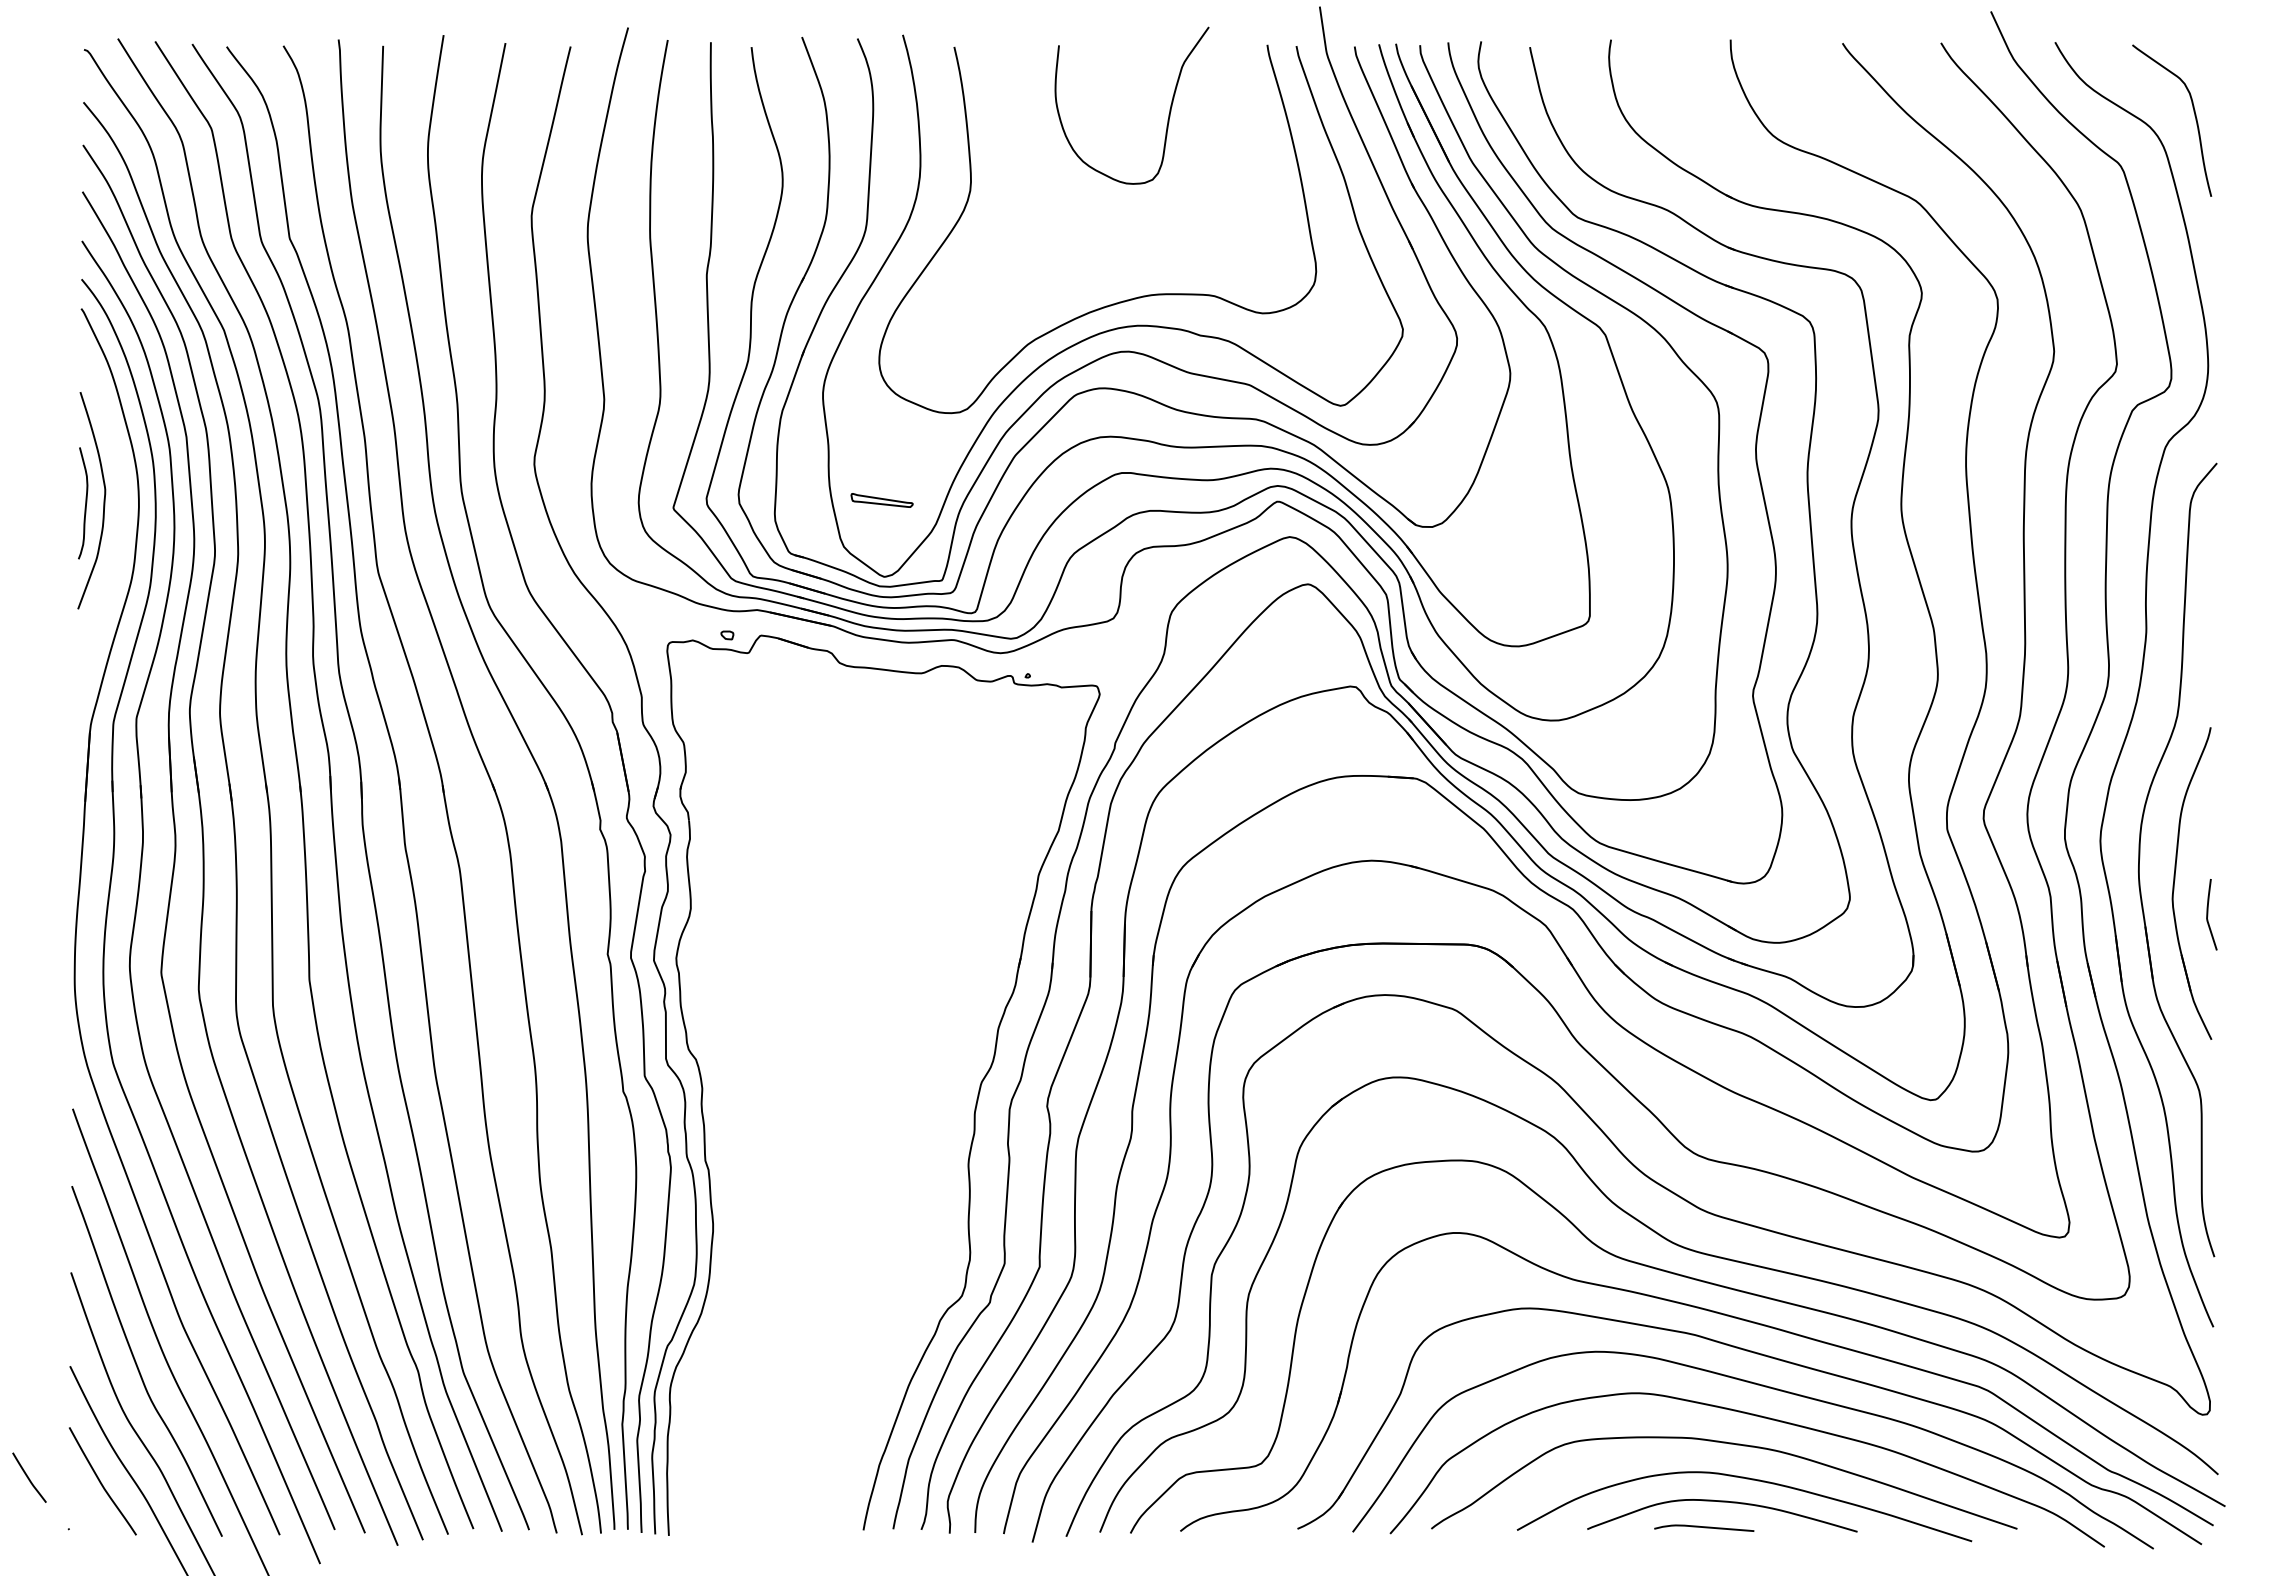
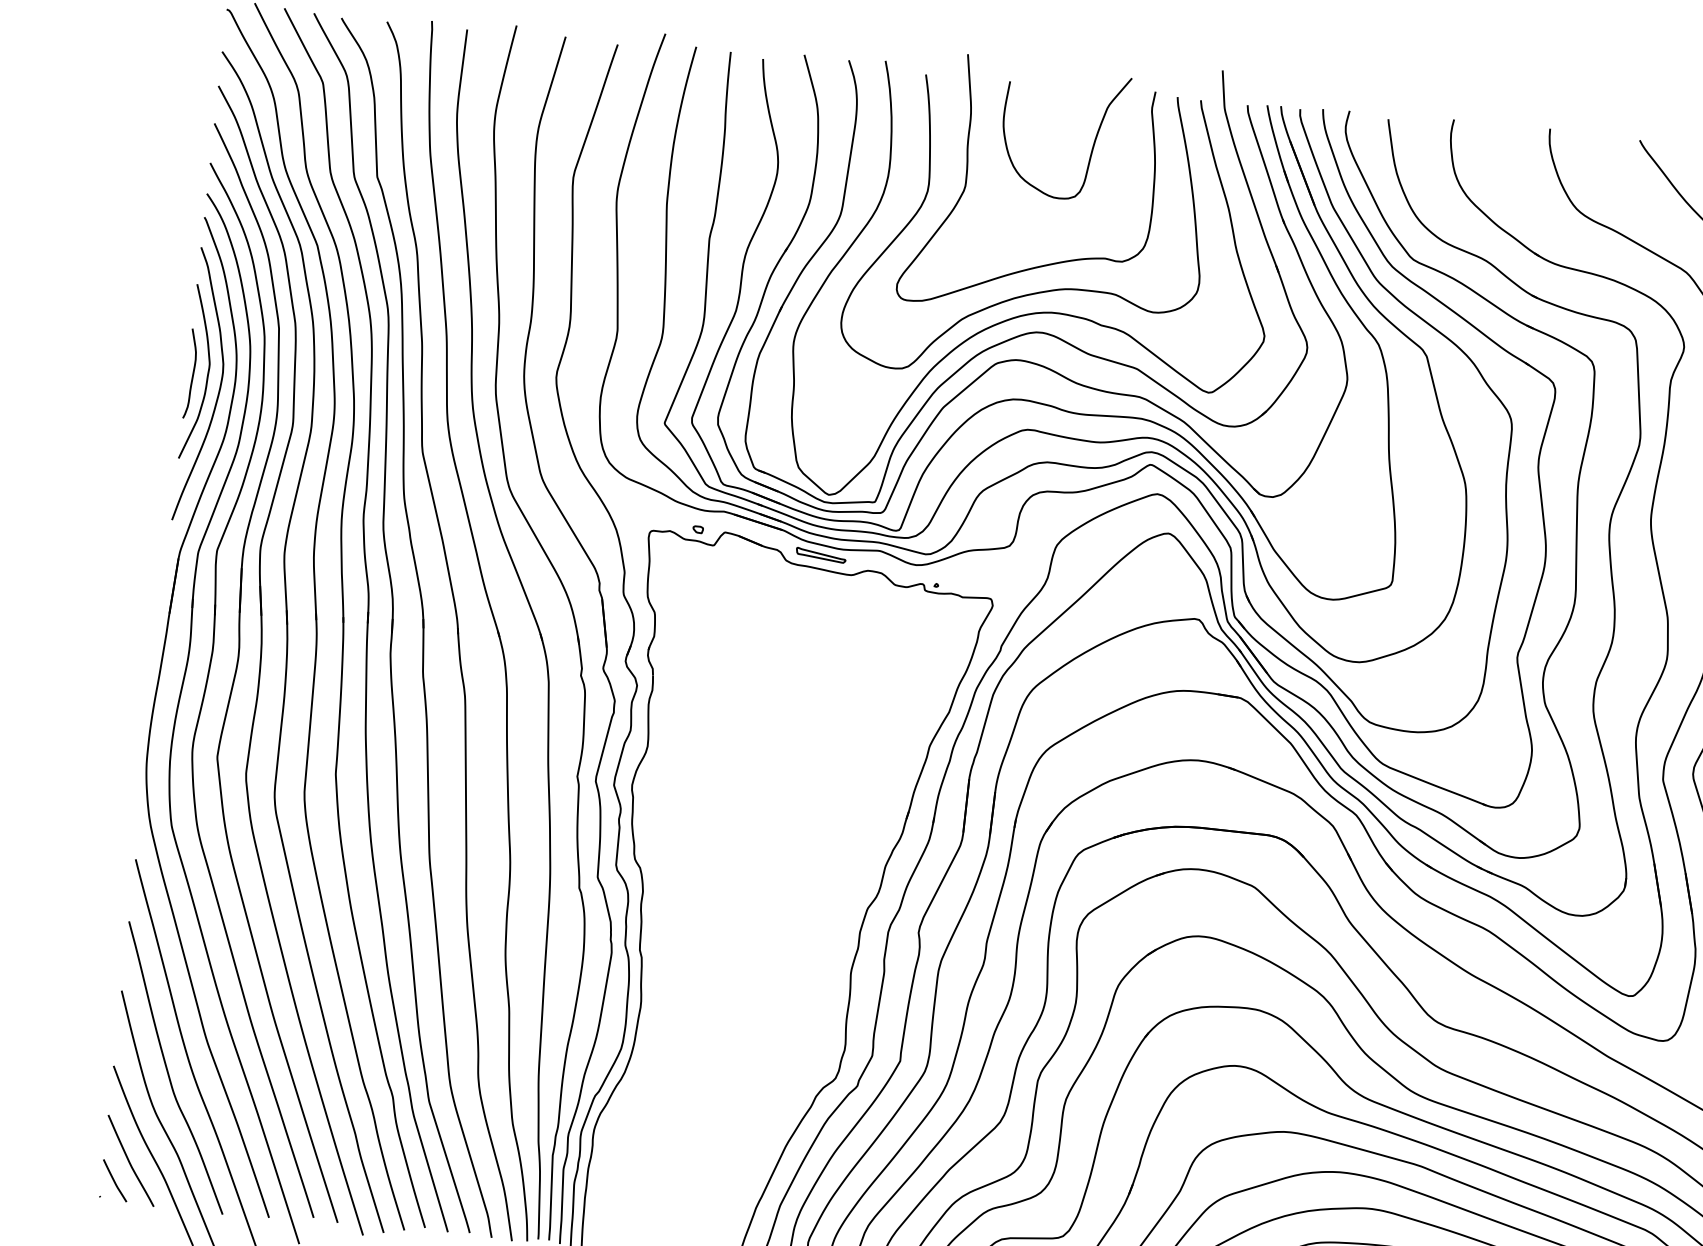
curve: (1017, 172) -> (967, 180), added
part: (881, 500) -> (820, 555), moved
curve: (119, 519) -> (218, 389), added
curve: (29, 1477) -> (115, 1180), moved

